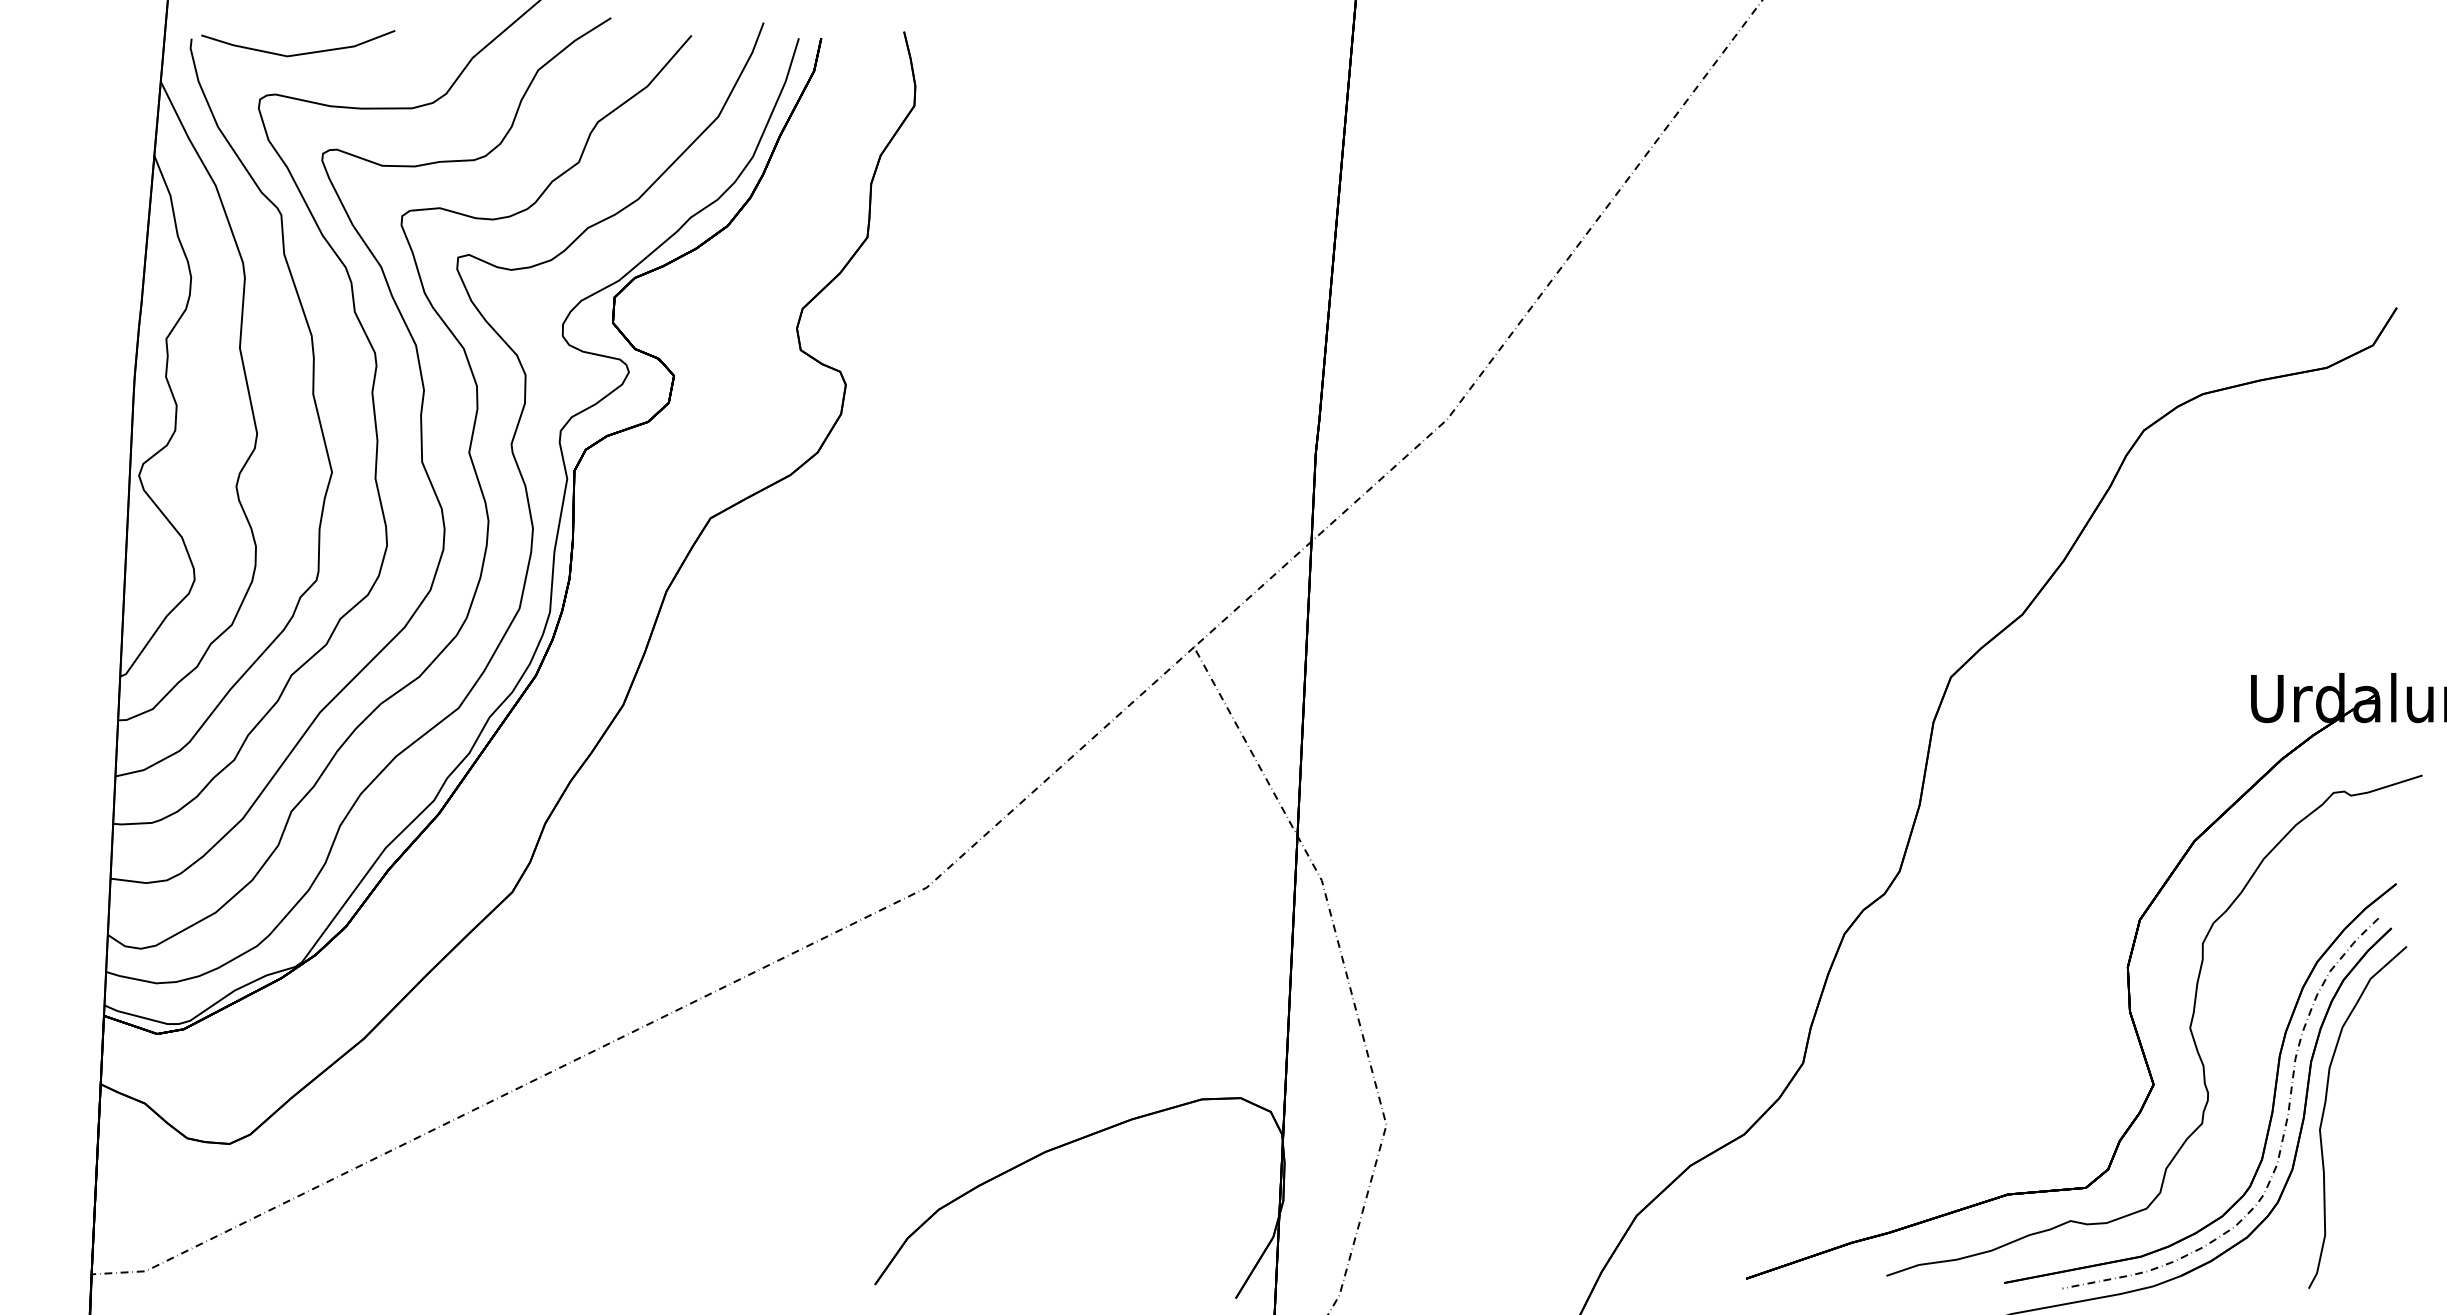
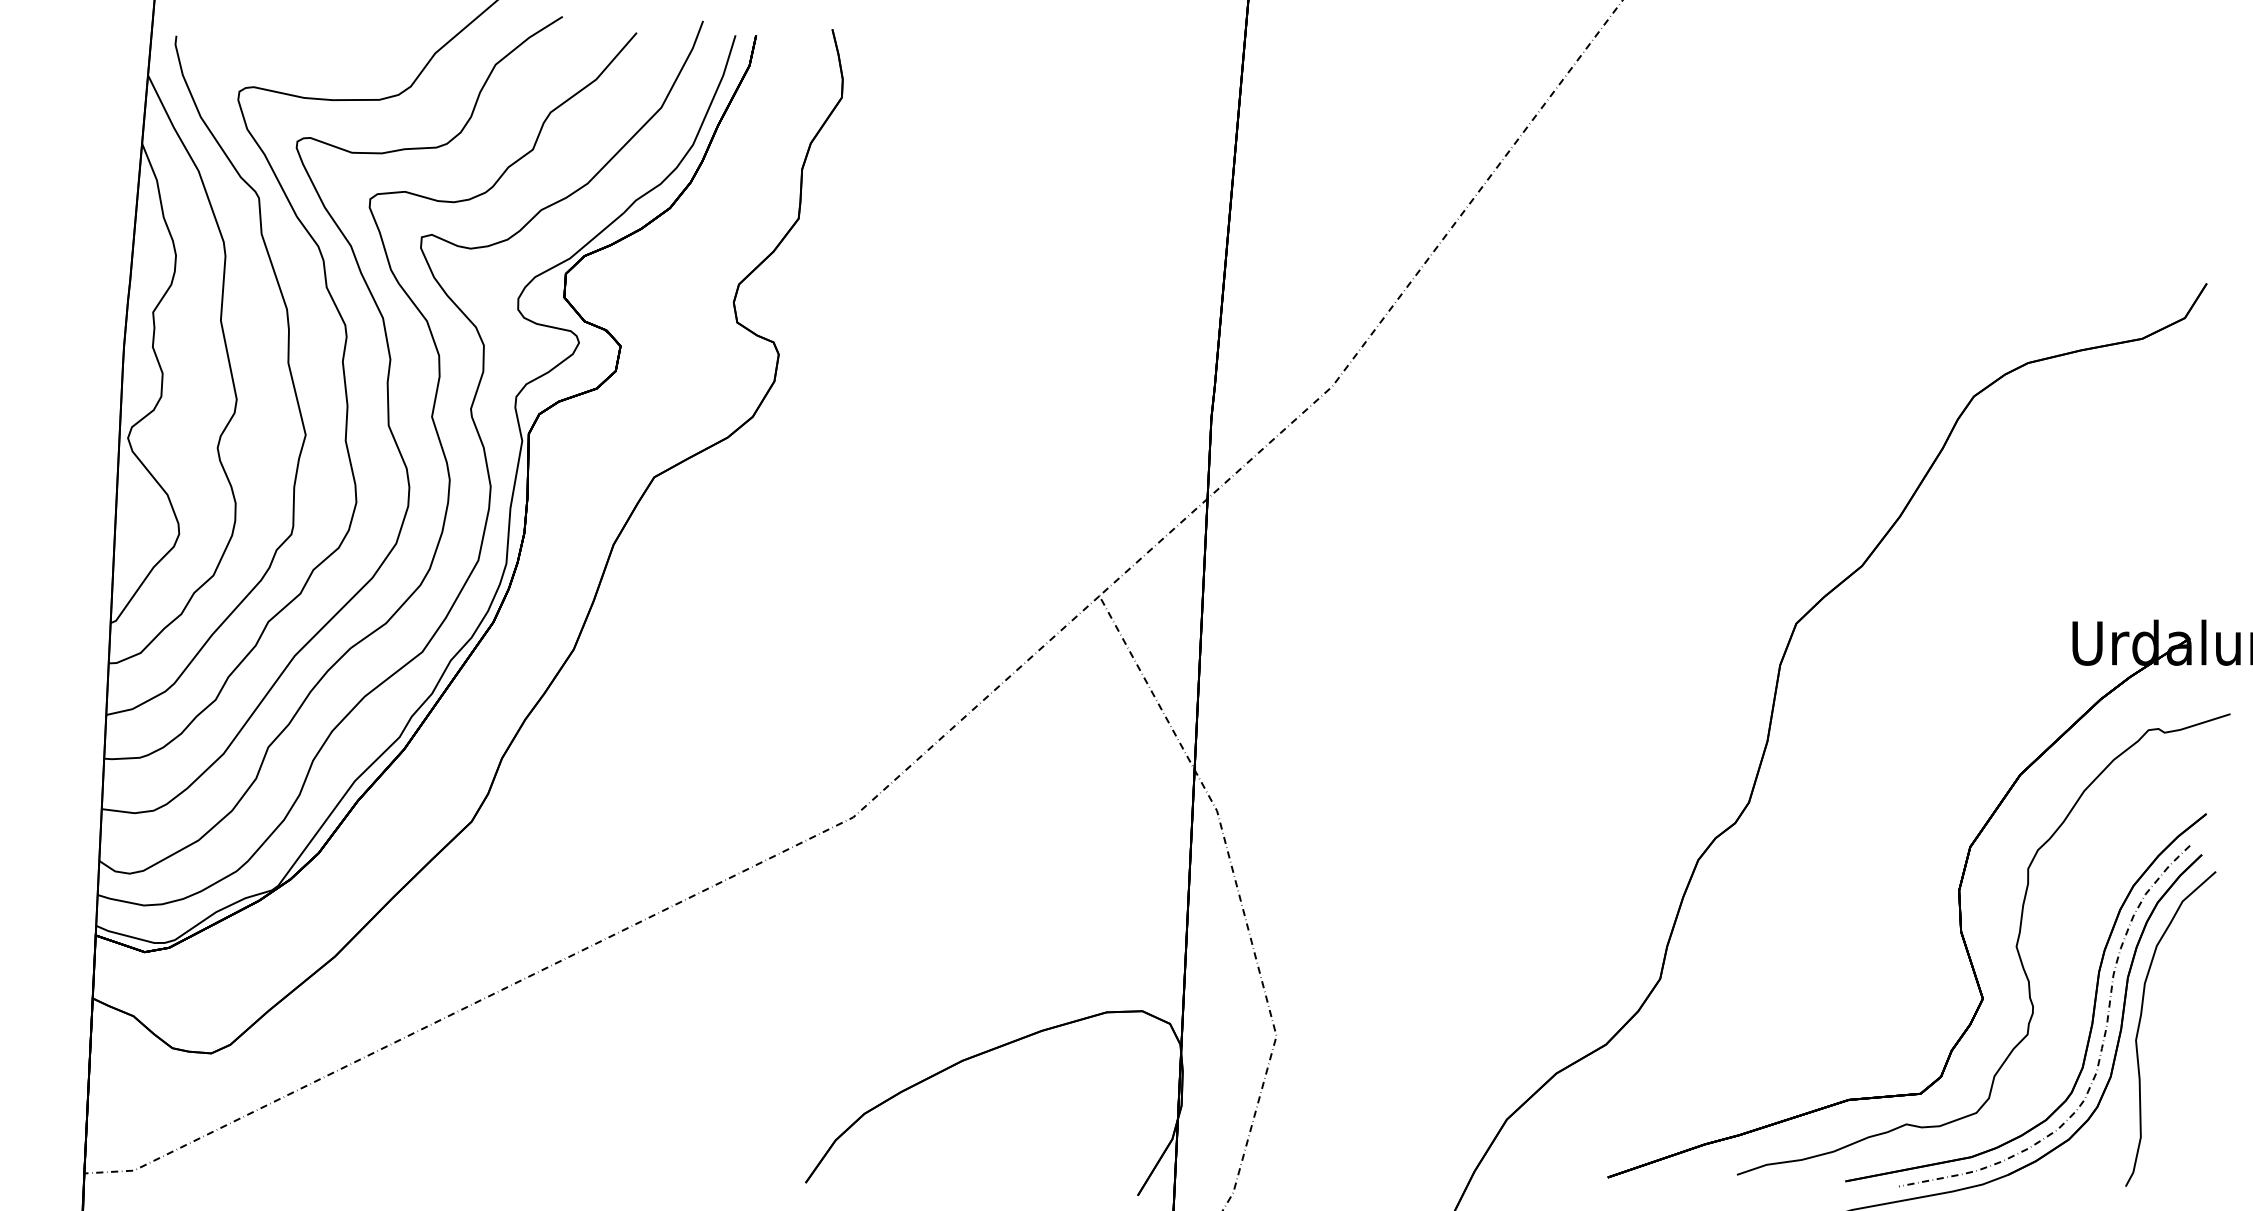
line: (298, 53) -> (274, 49), removed

